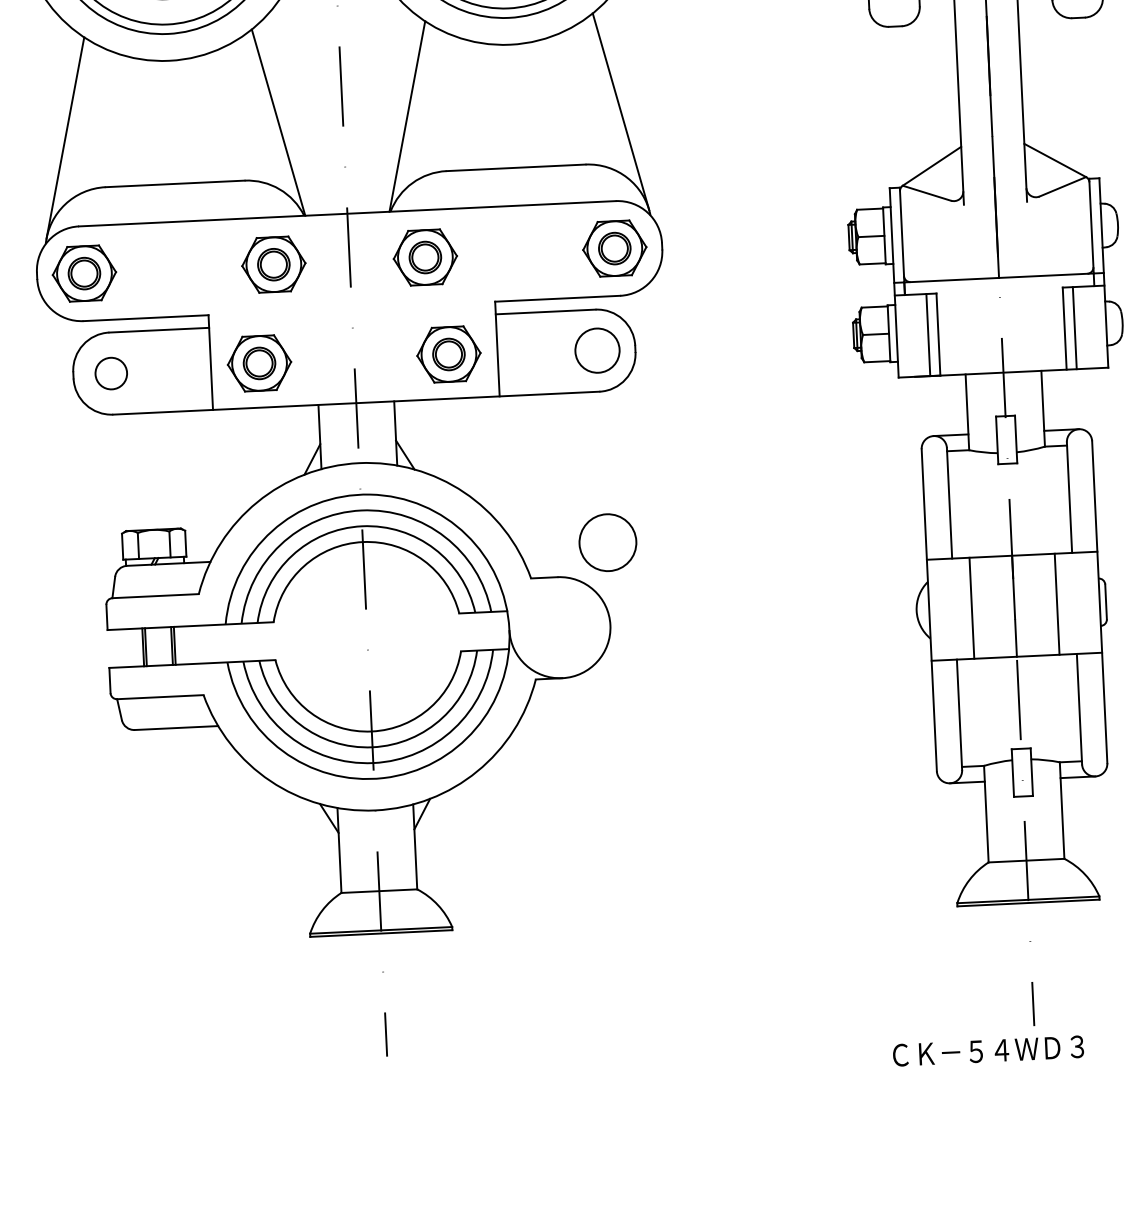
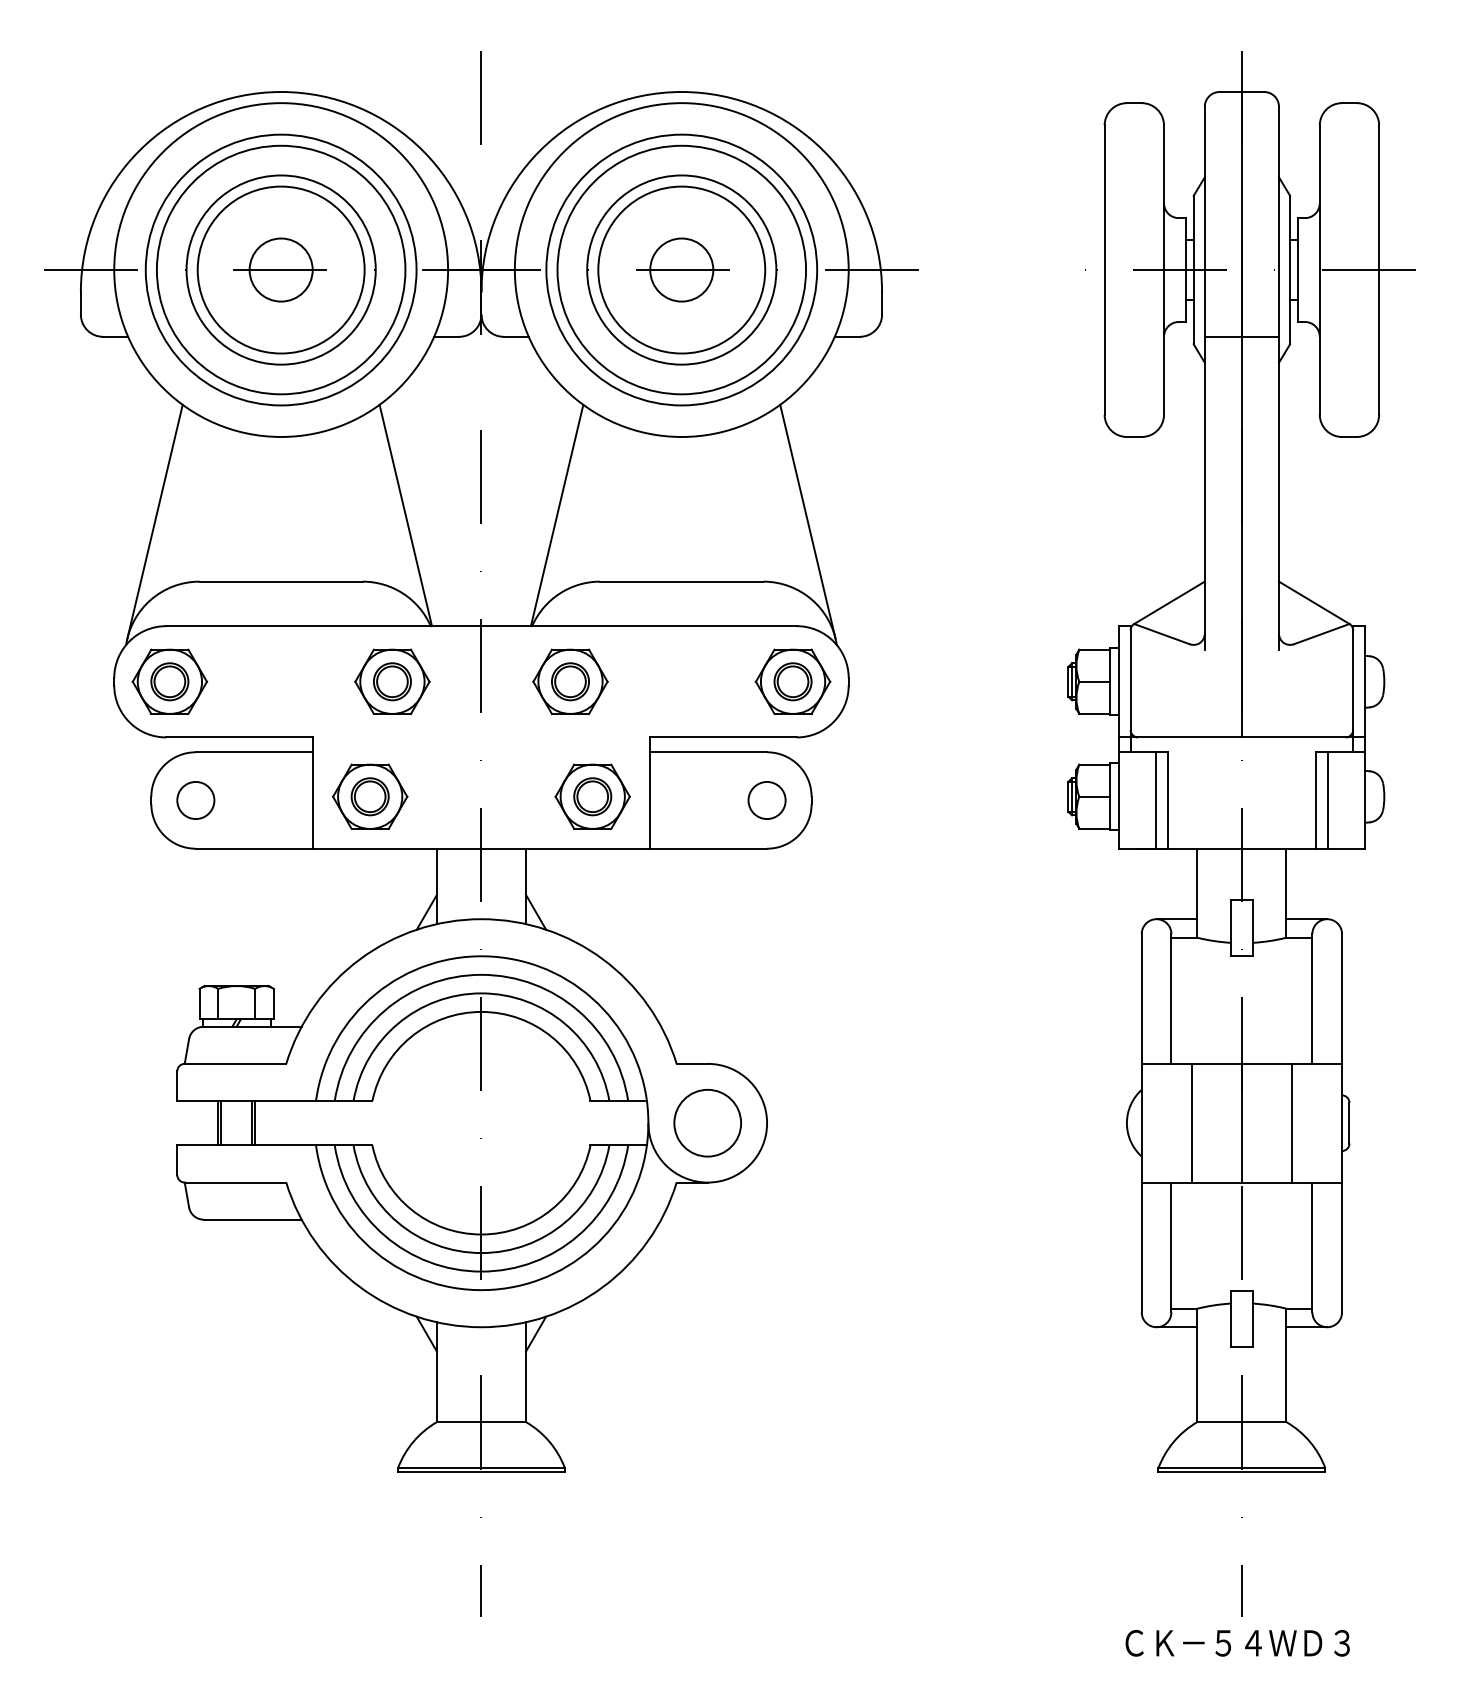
circle: (596, 350) -> (766, 800), size x0.71
circle: (607, 542) -> (707, 1123), moved
text: (988, 1051) -> (1237, 1643), moved

